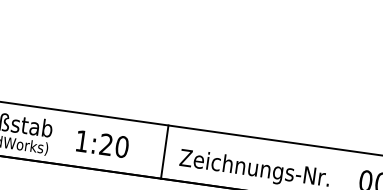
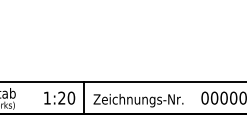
text: (102, 143) -> (59, 97), moved

